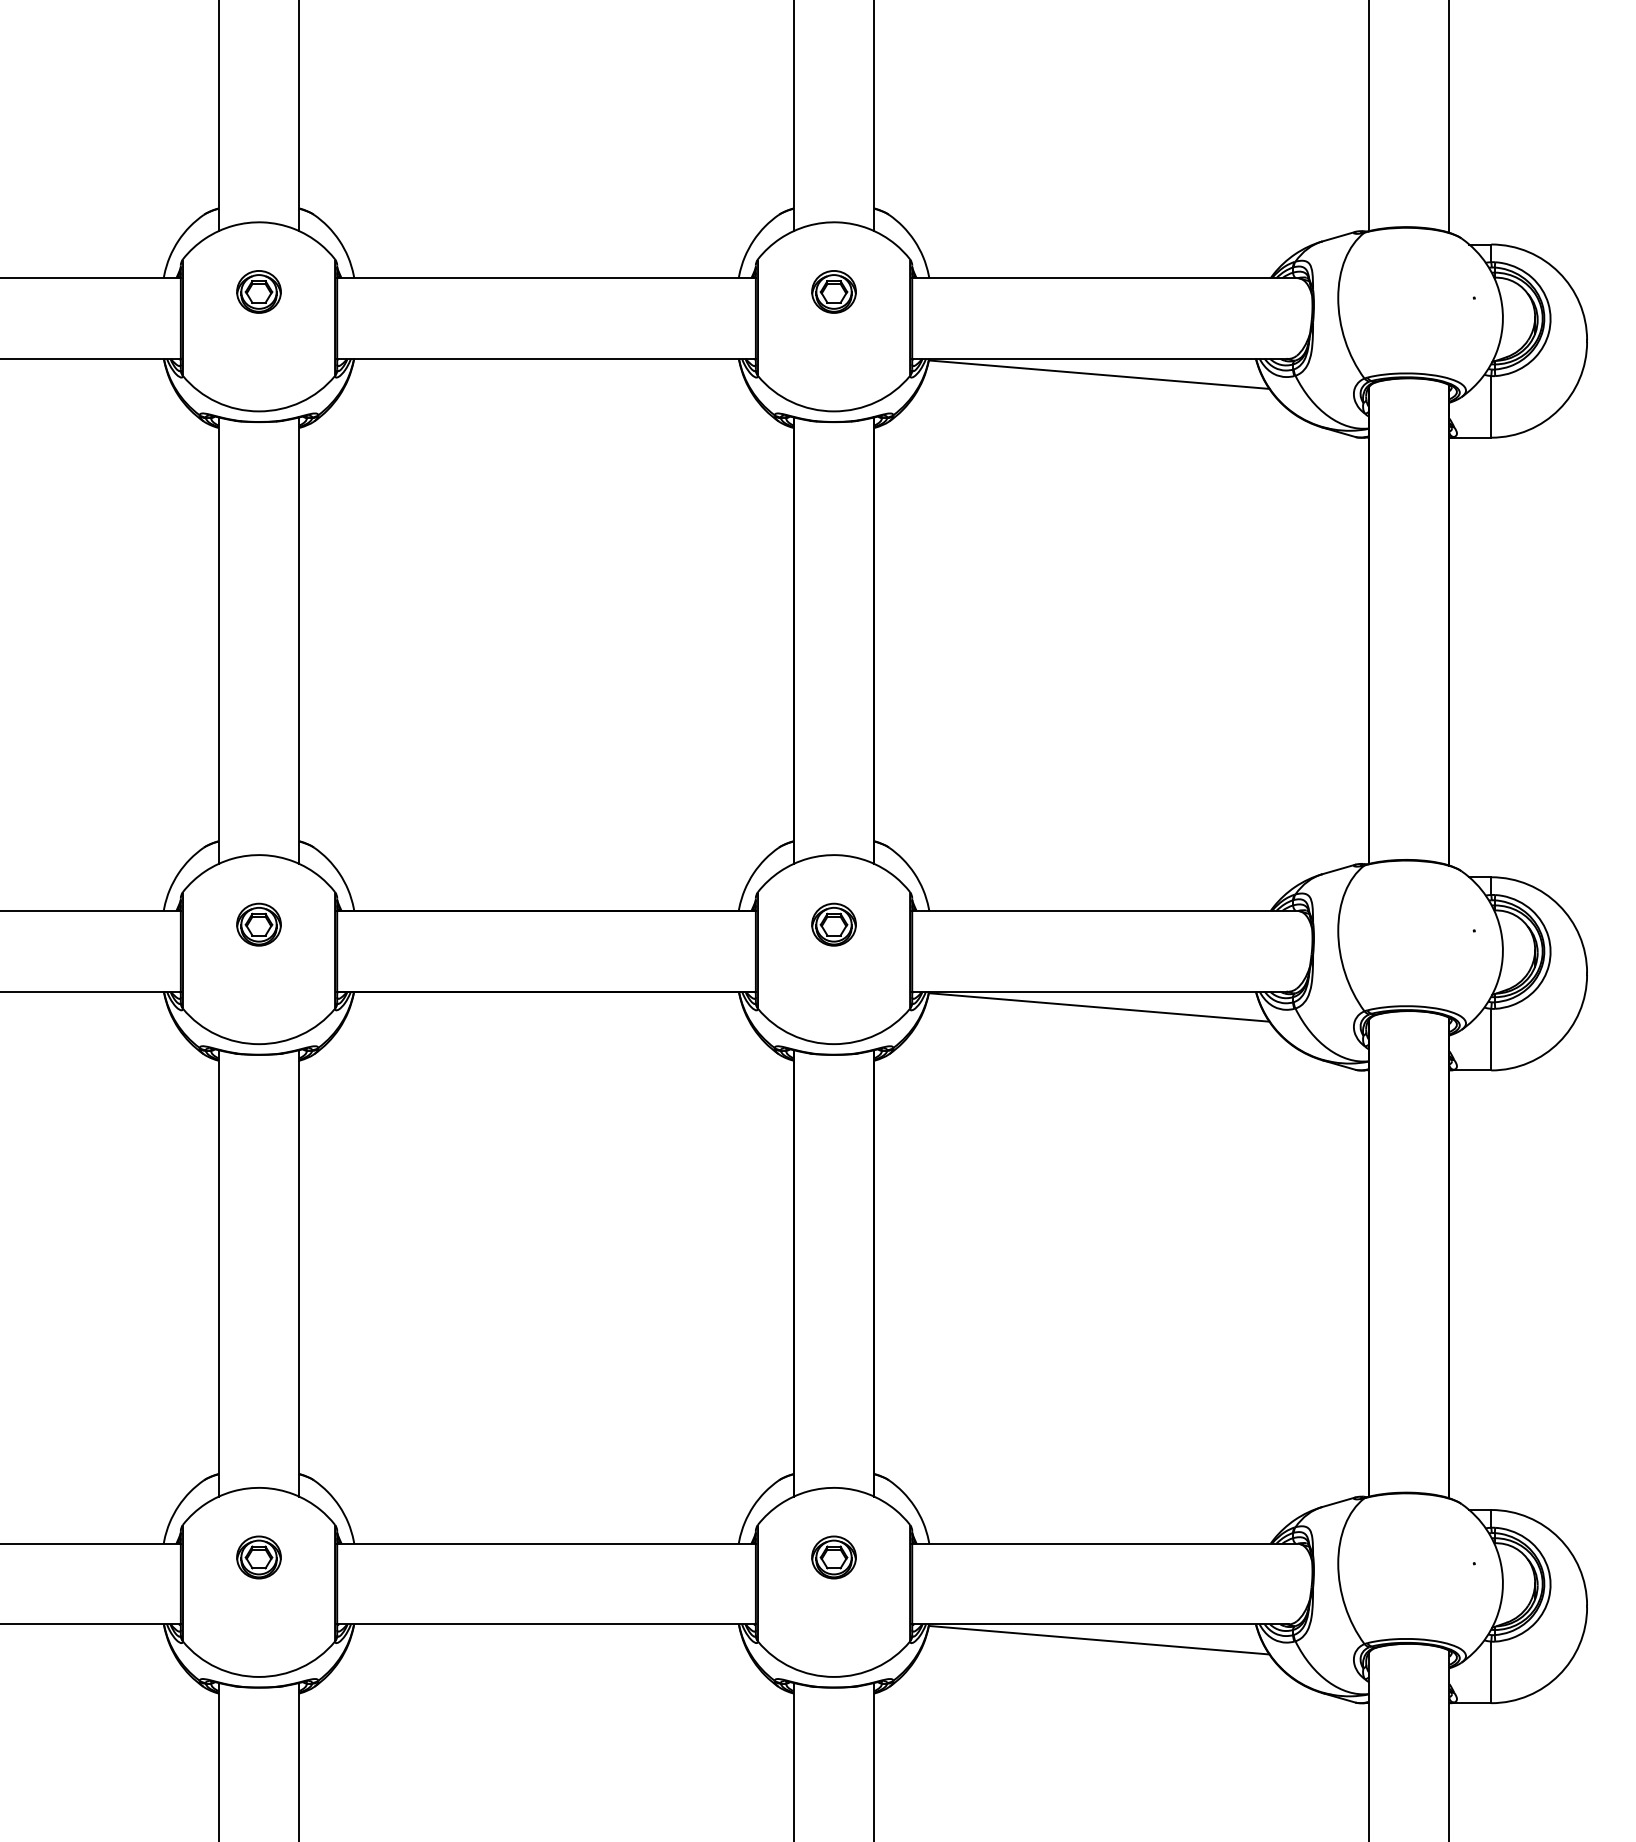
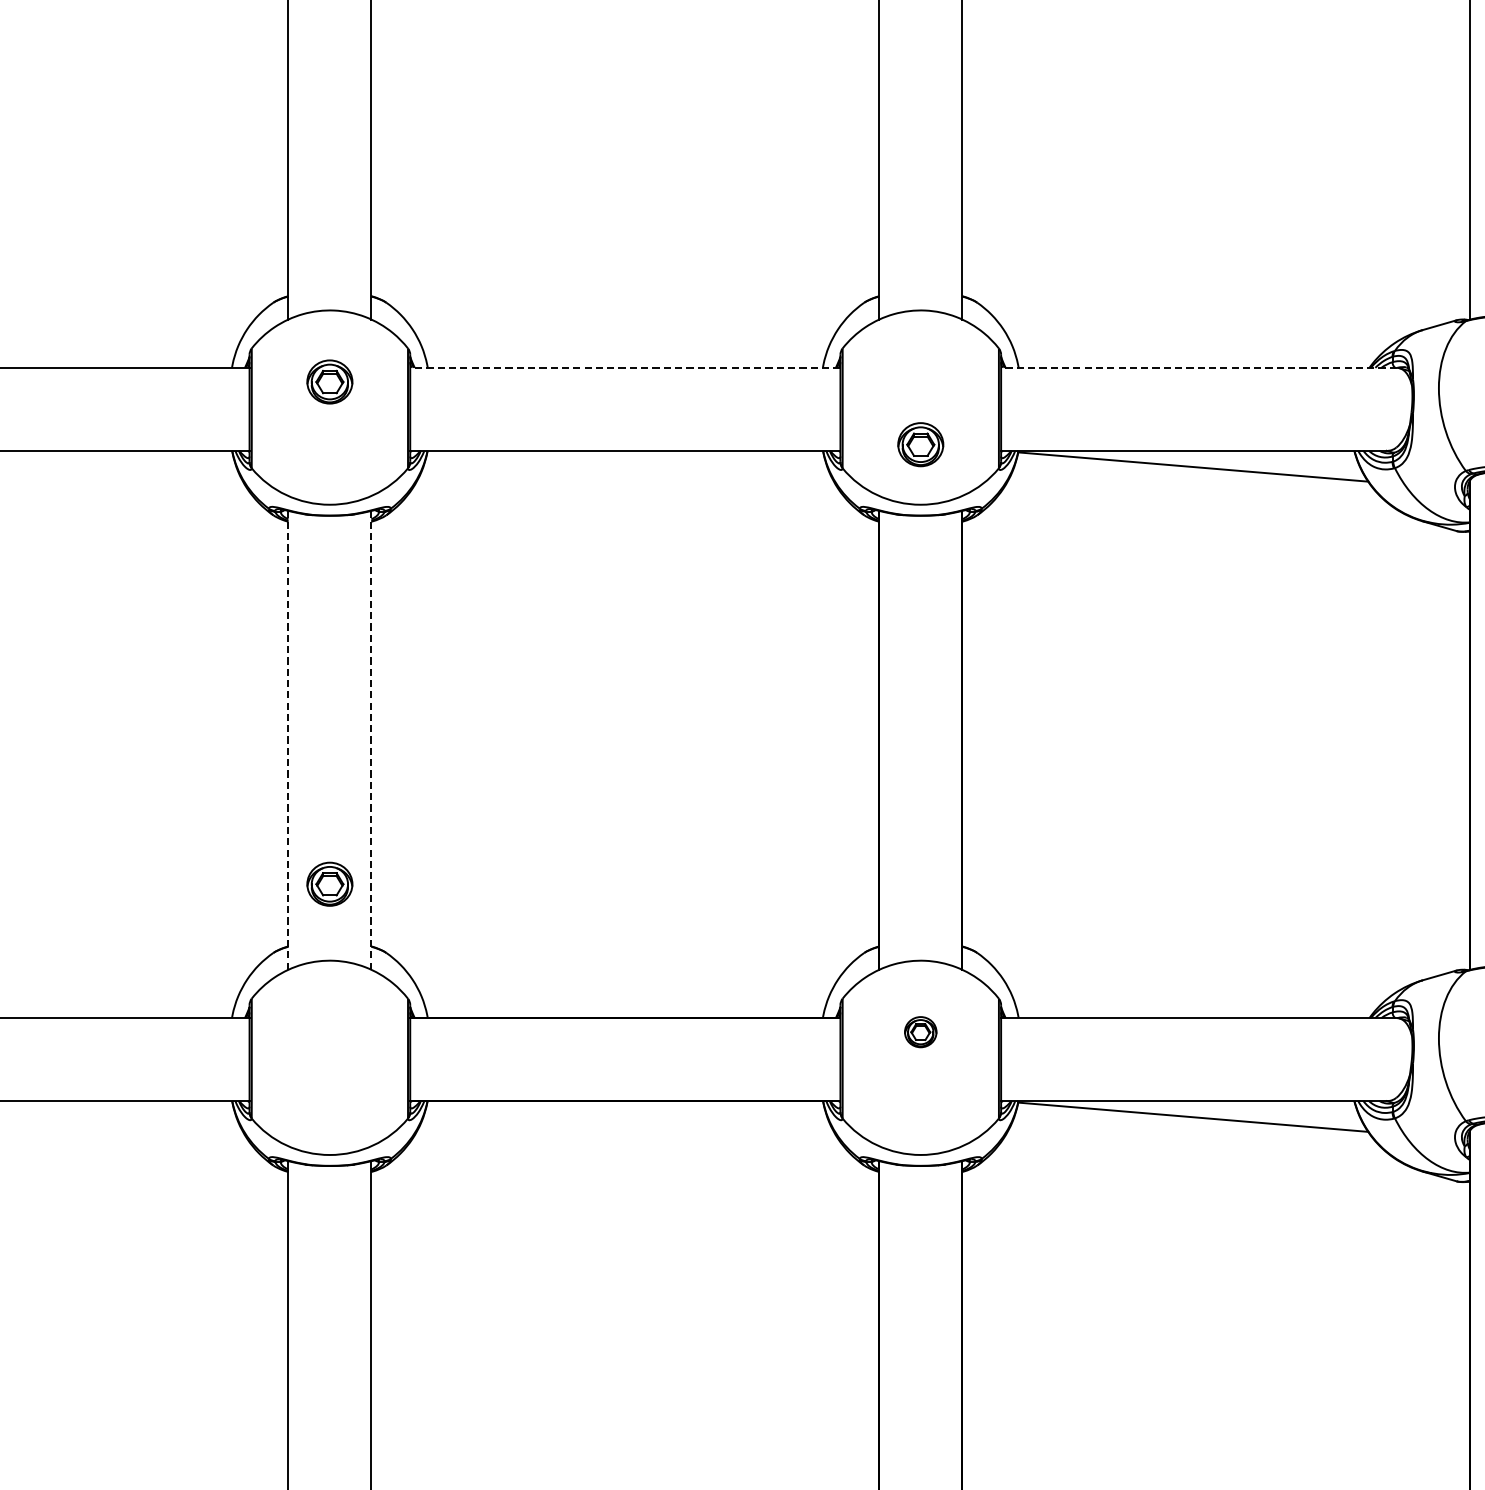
line: (546, 278) -> (625, 368), solid -> dashed
line: (1104, 278) -> (1198, 368), solid -> dashed
part: (833, 291) -> (920, 444), moved
line: (218, 640) -> (288, 740), solid -> dashed
line: (299, 640) -> (371, 740), solid -> dashed
part: (258, 924) -> (329, 884), moved
part: (833, 924) -> (920, 1032), size x0.7

